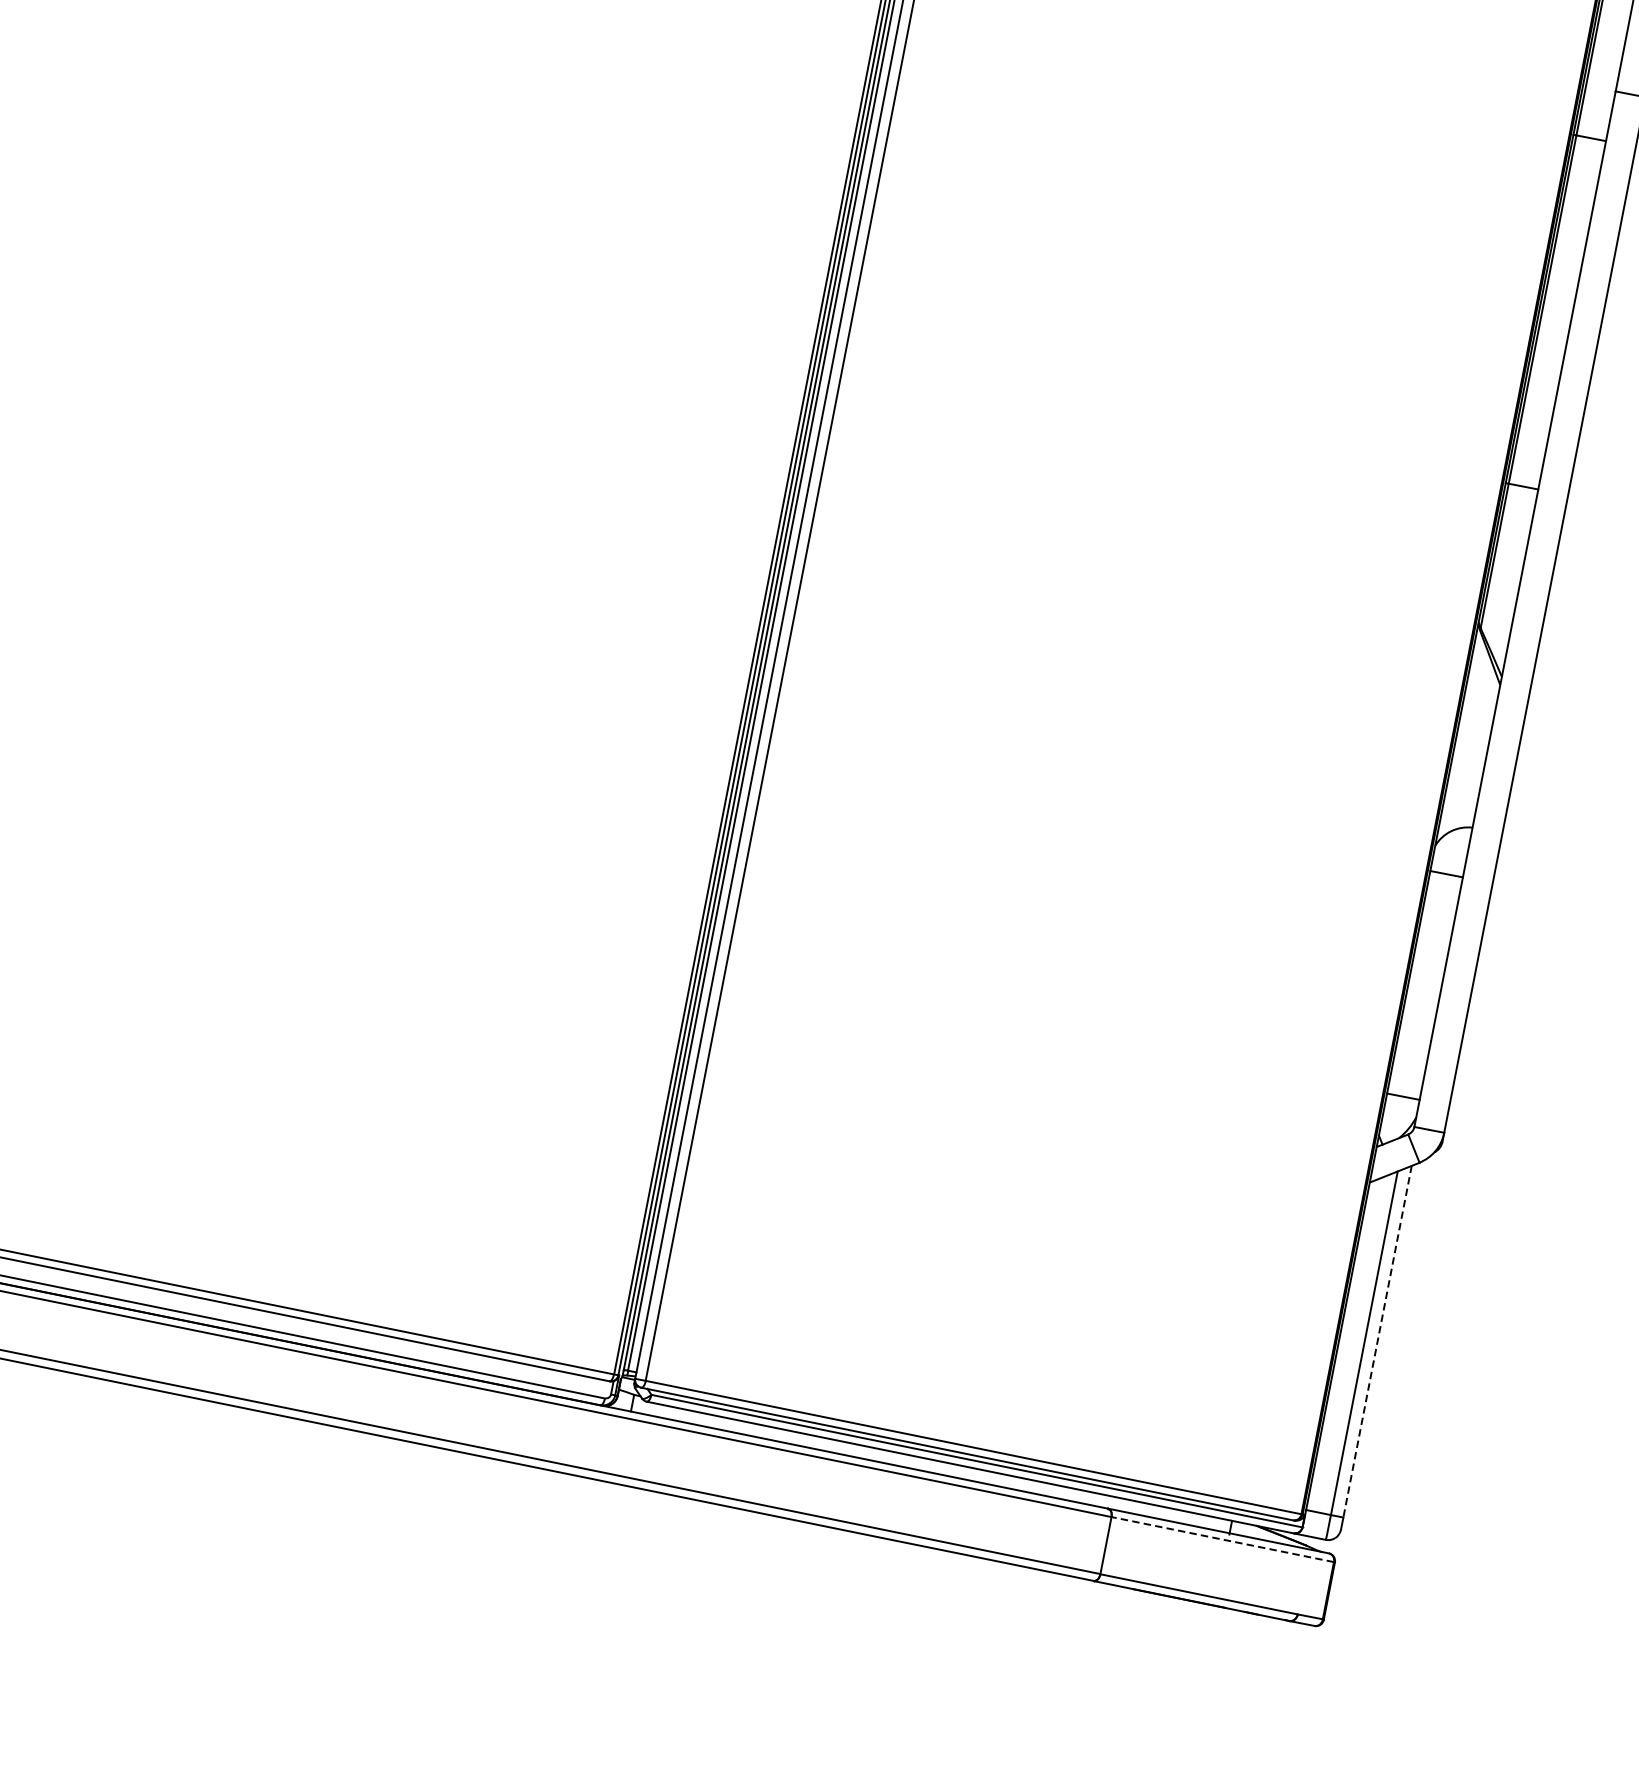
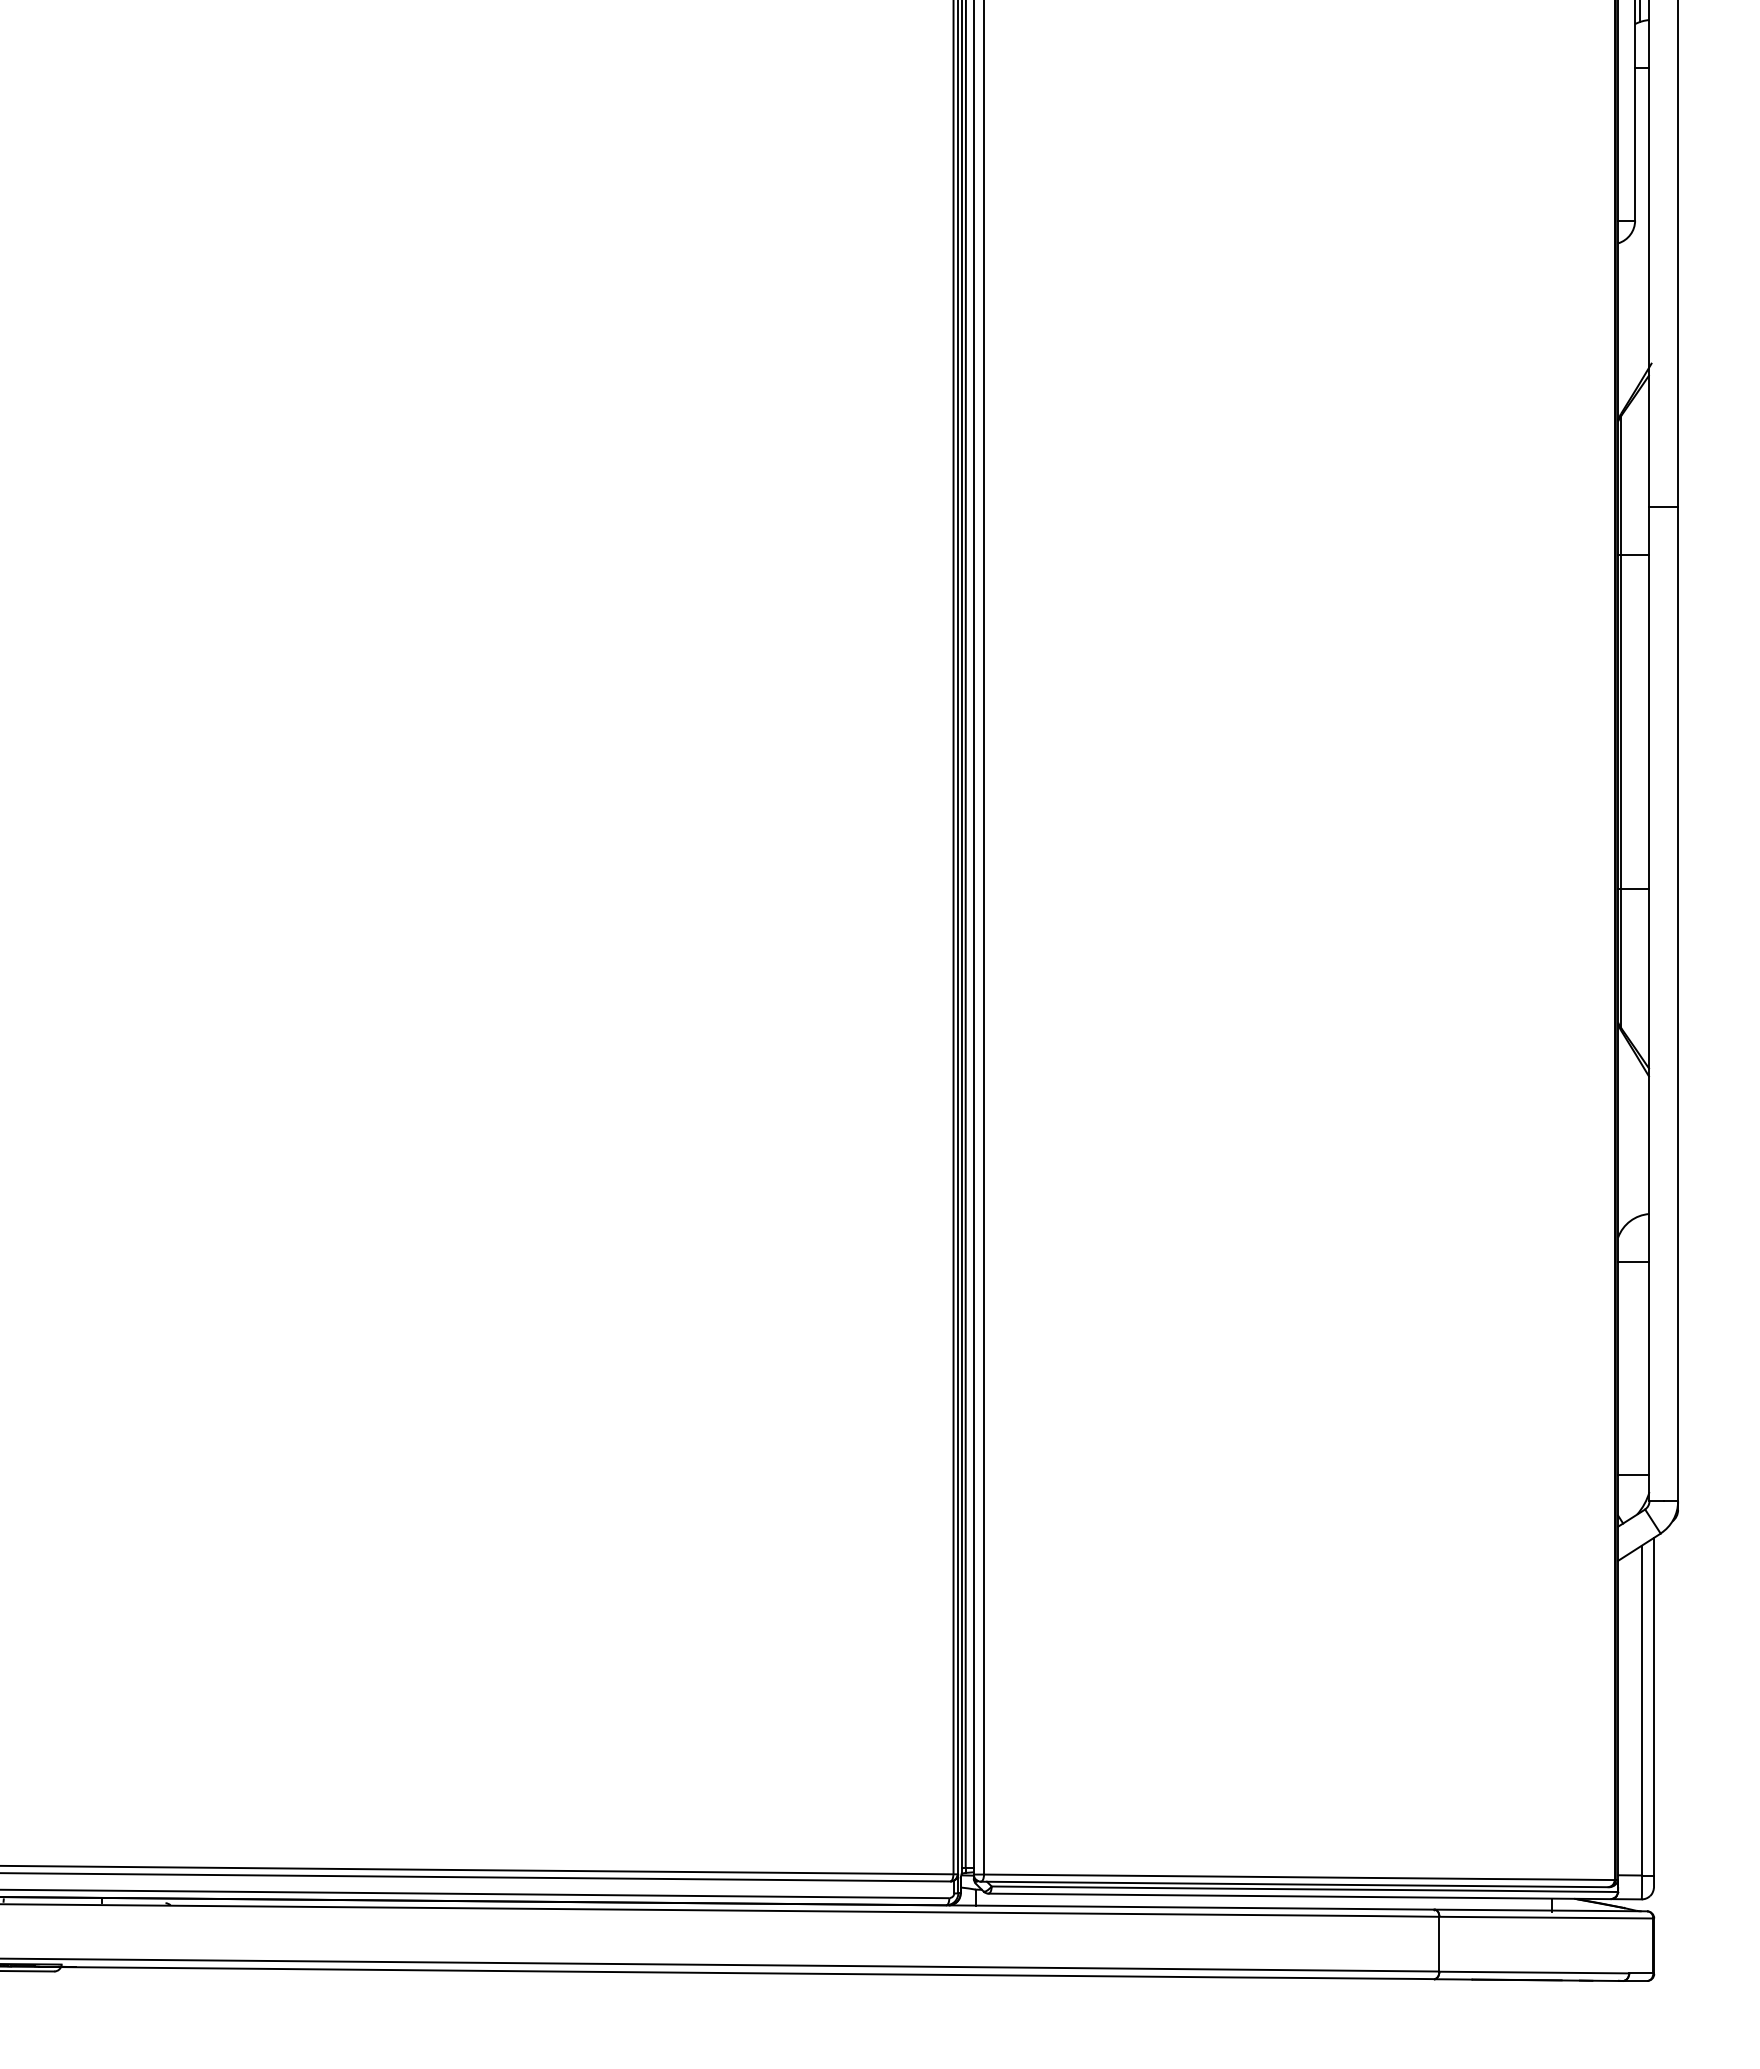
line: (1378, 1341) -> (1654, 1706), dashed -> solid
line: (1222, 1539) -> (1546, 1917), dashed -> solid

